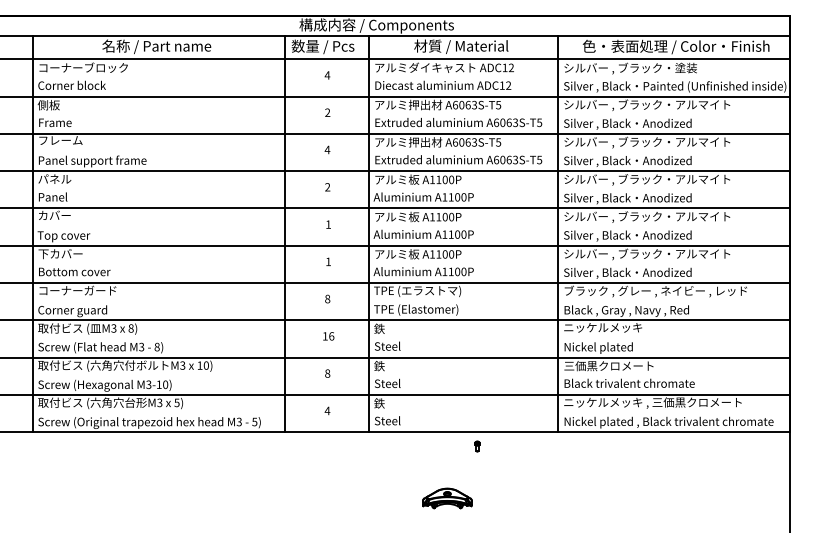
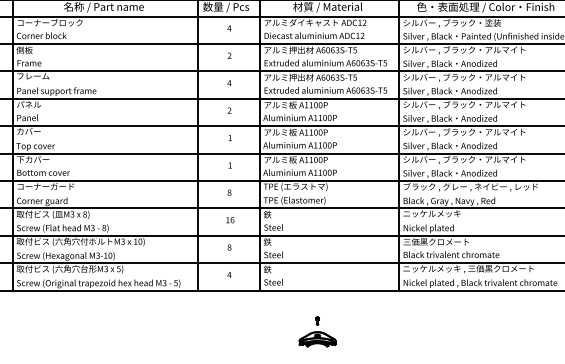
part: (477, 446) -> (317, 320), moved

